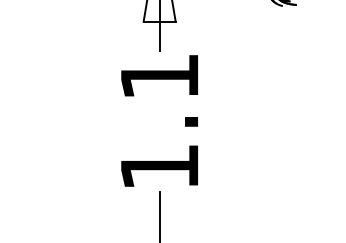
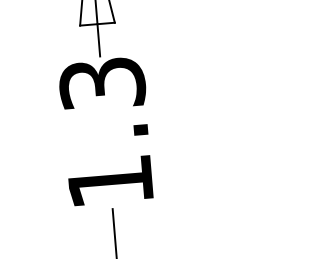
text: (159, 76) -> (102, 83), 1.1 -> 1.3

